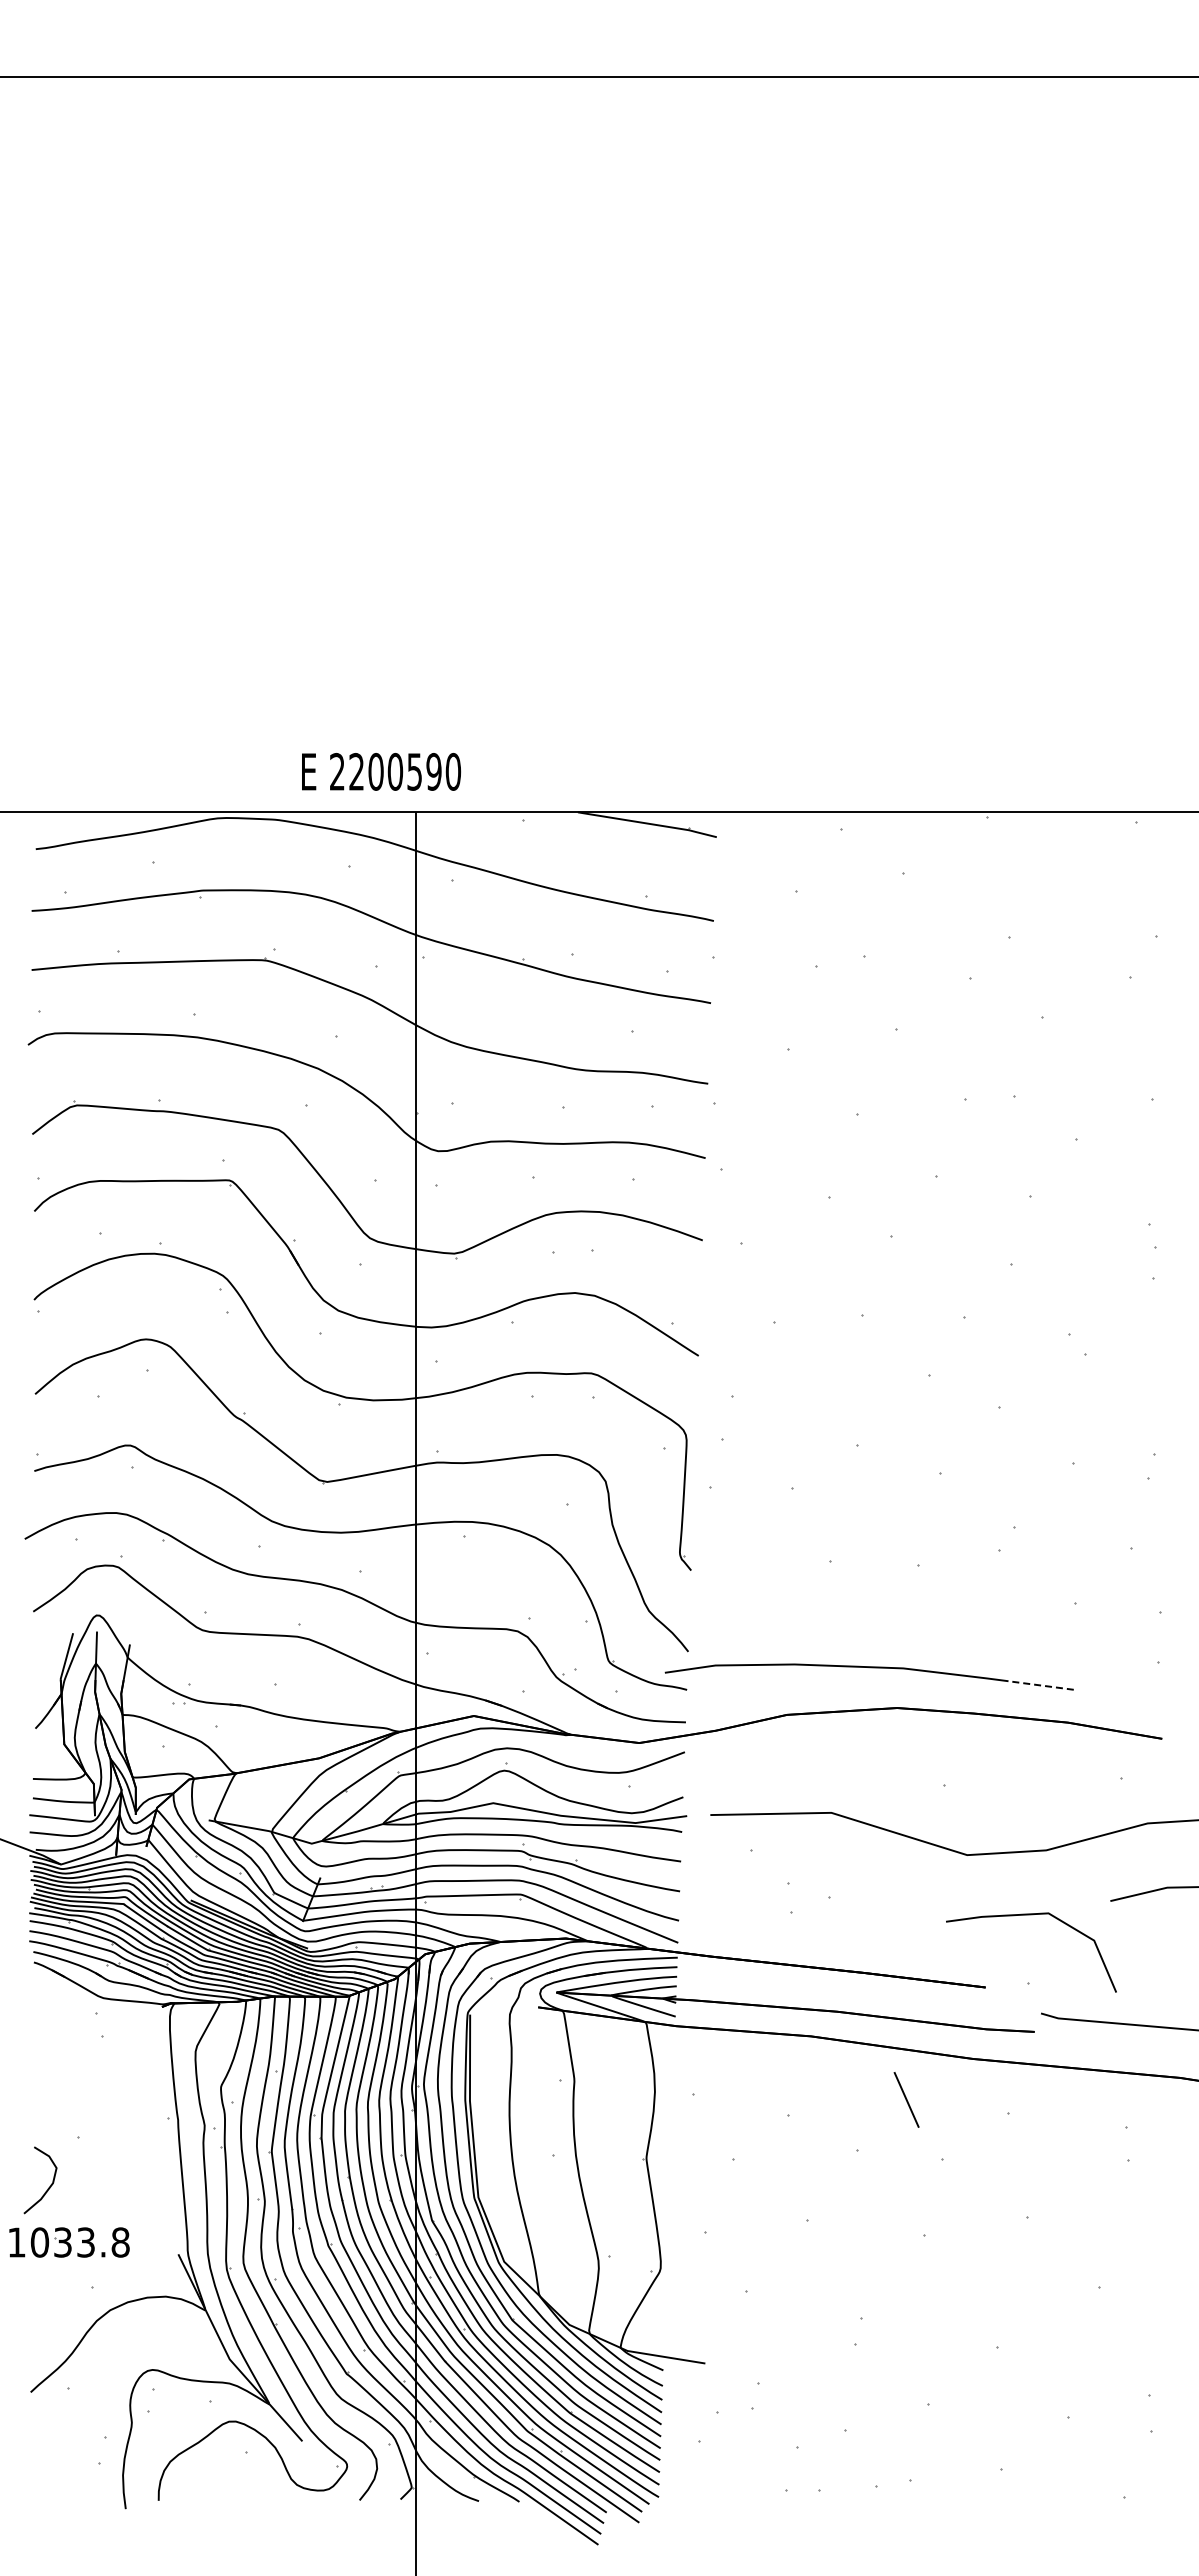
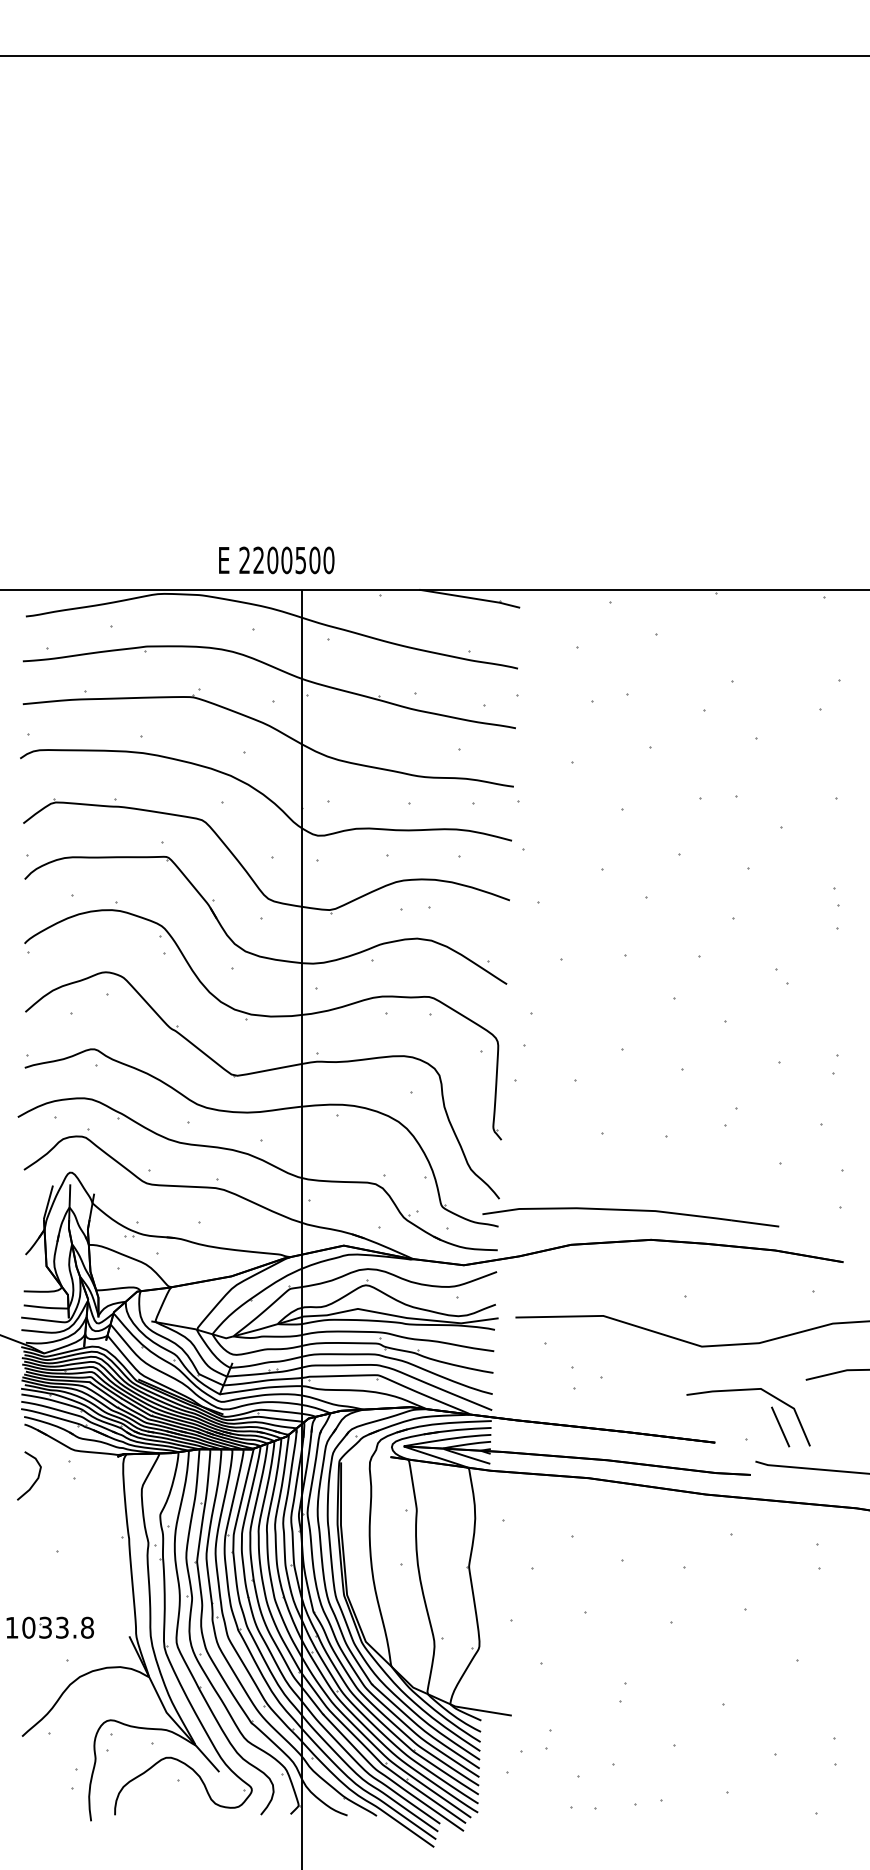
text: (433, 771) -> (314, 560), 2200590 -> 2200500
line: (1040, 1685) -> (755, 1223), dashed -> solid
line: (906, 2099) -> (780, 1426), moved
curve: (48, 2187) -> (35, 1481), moved

